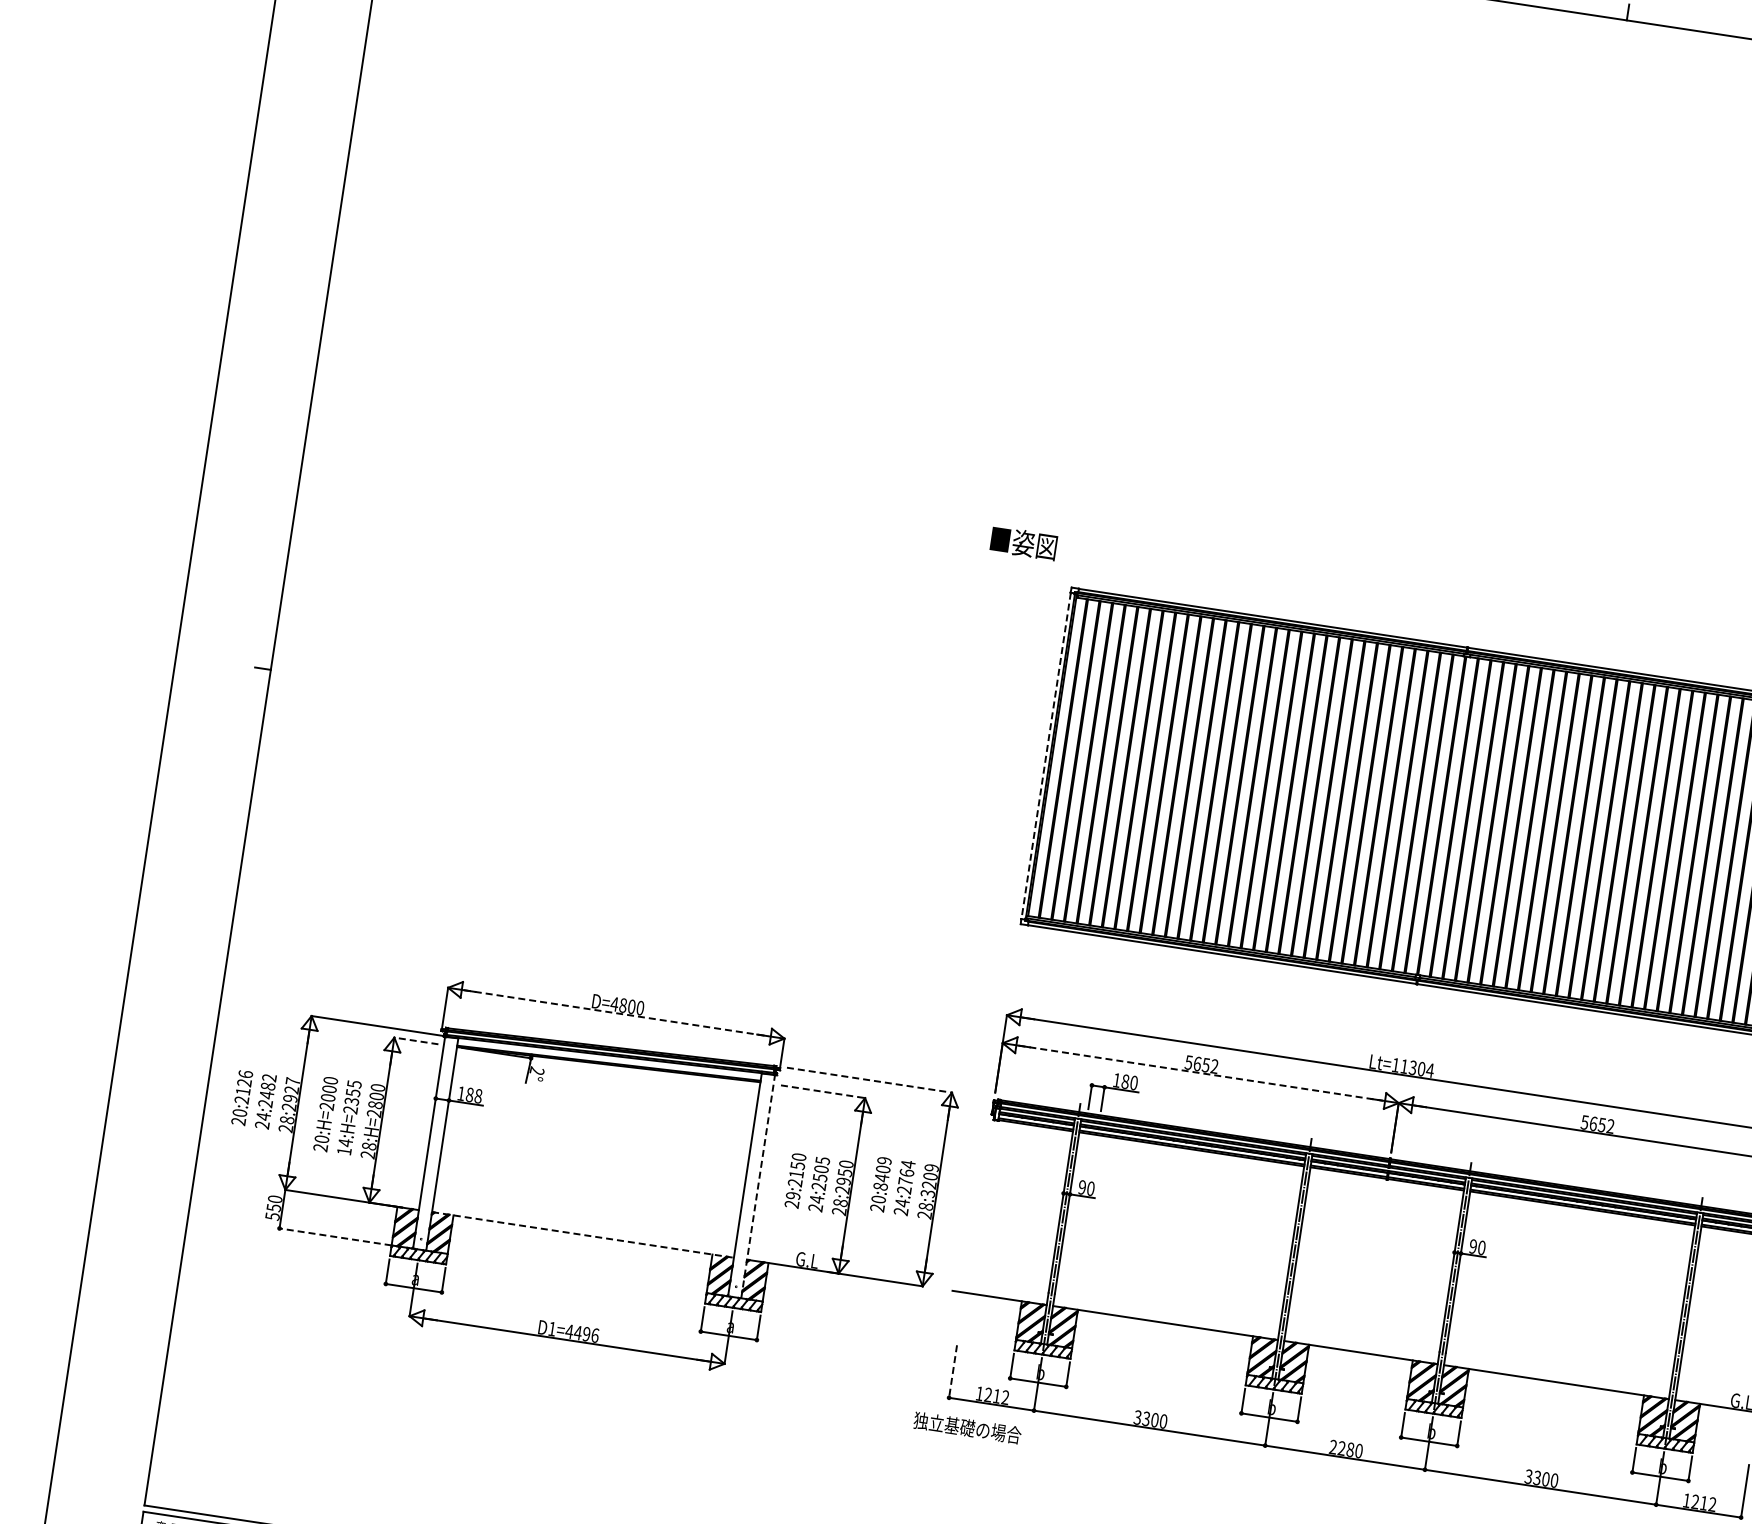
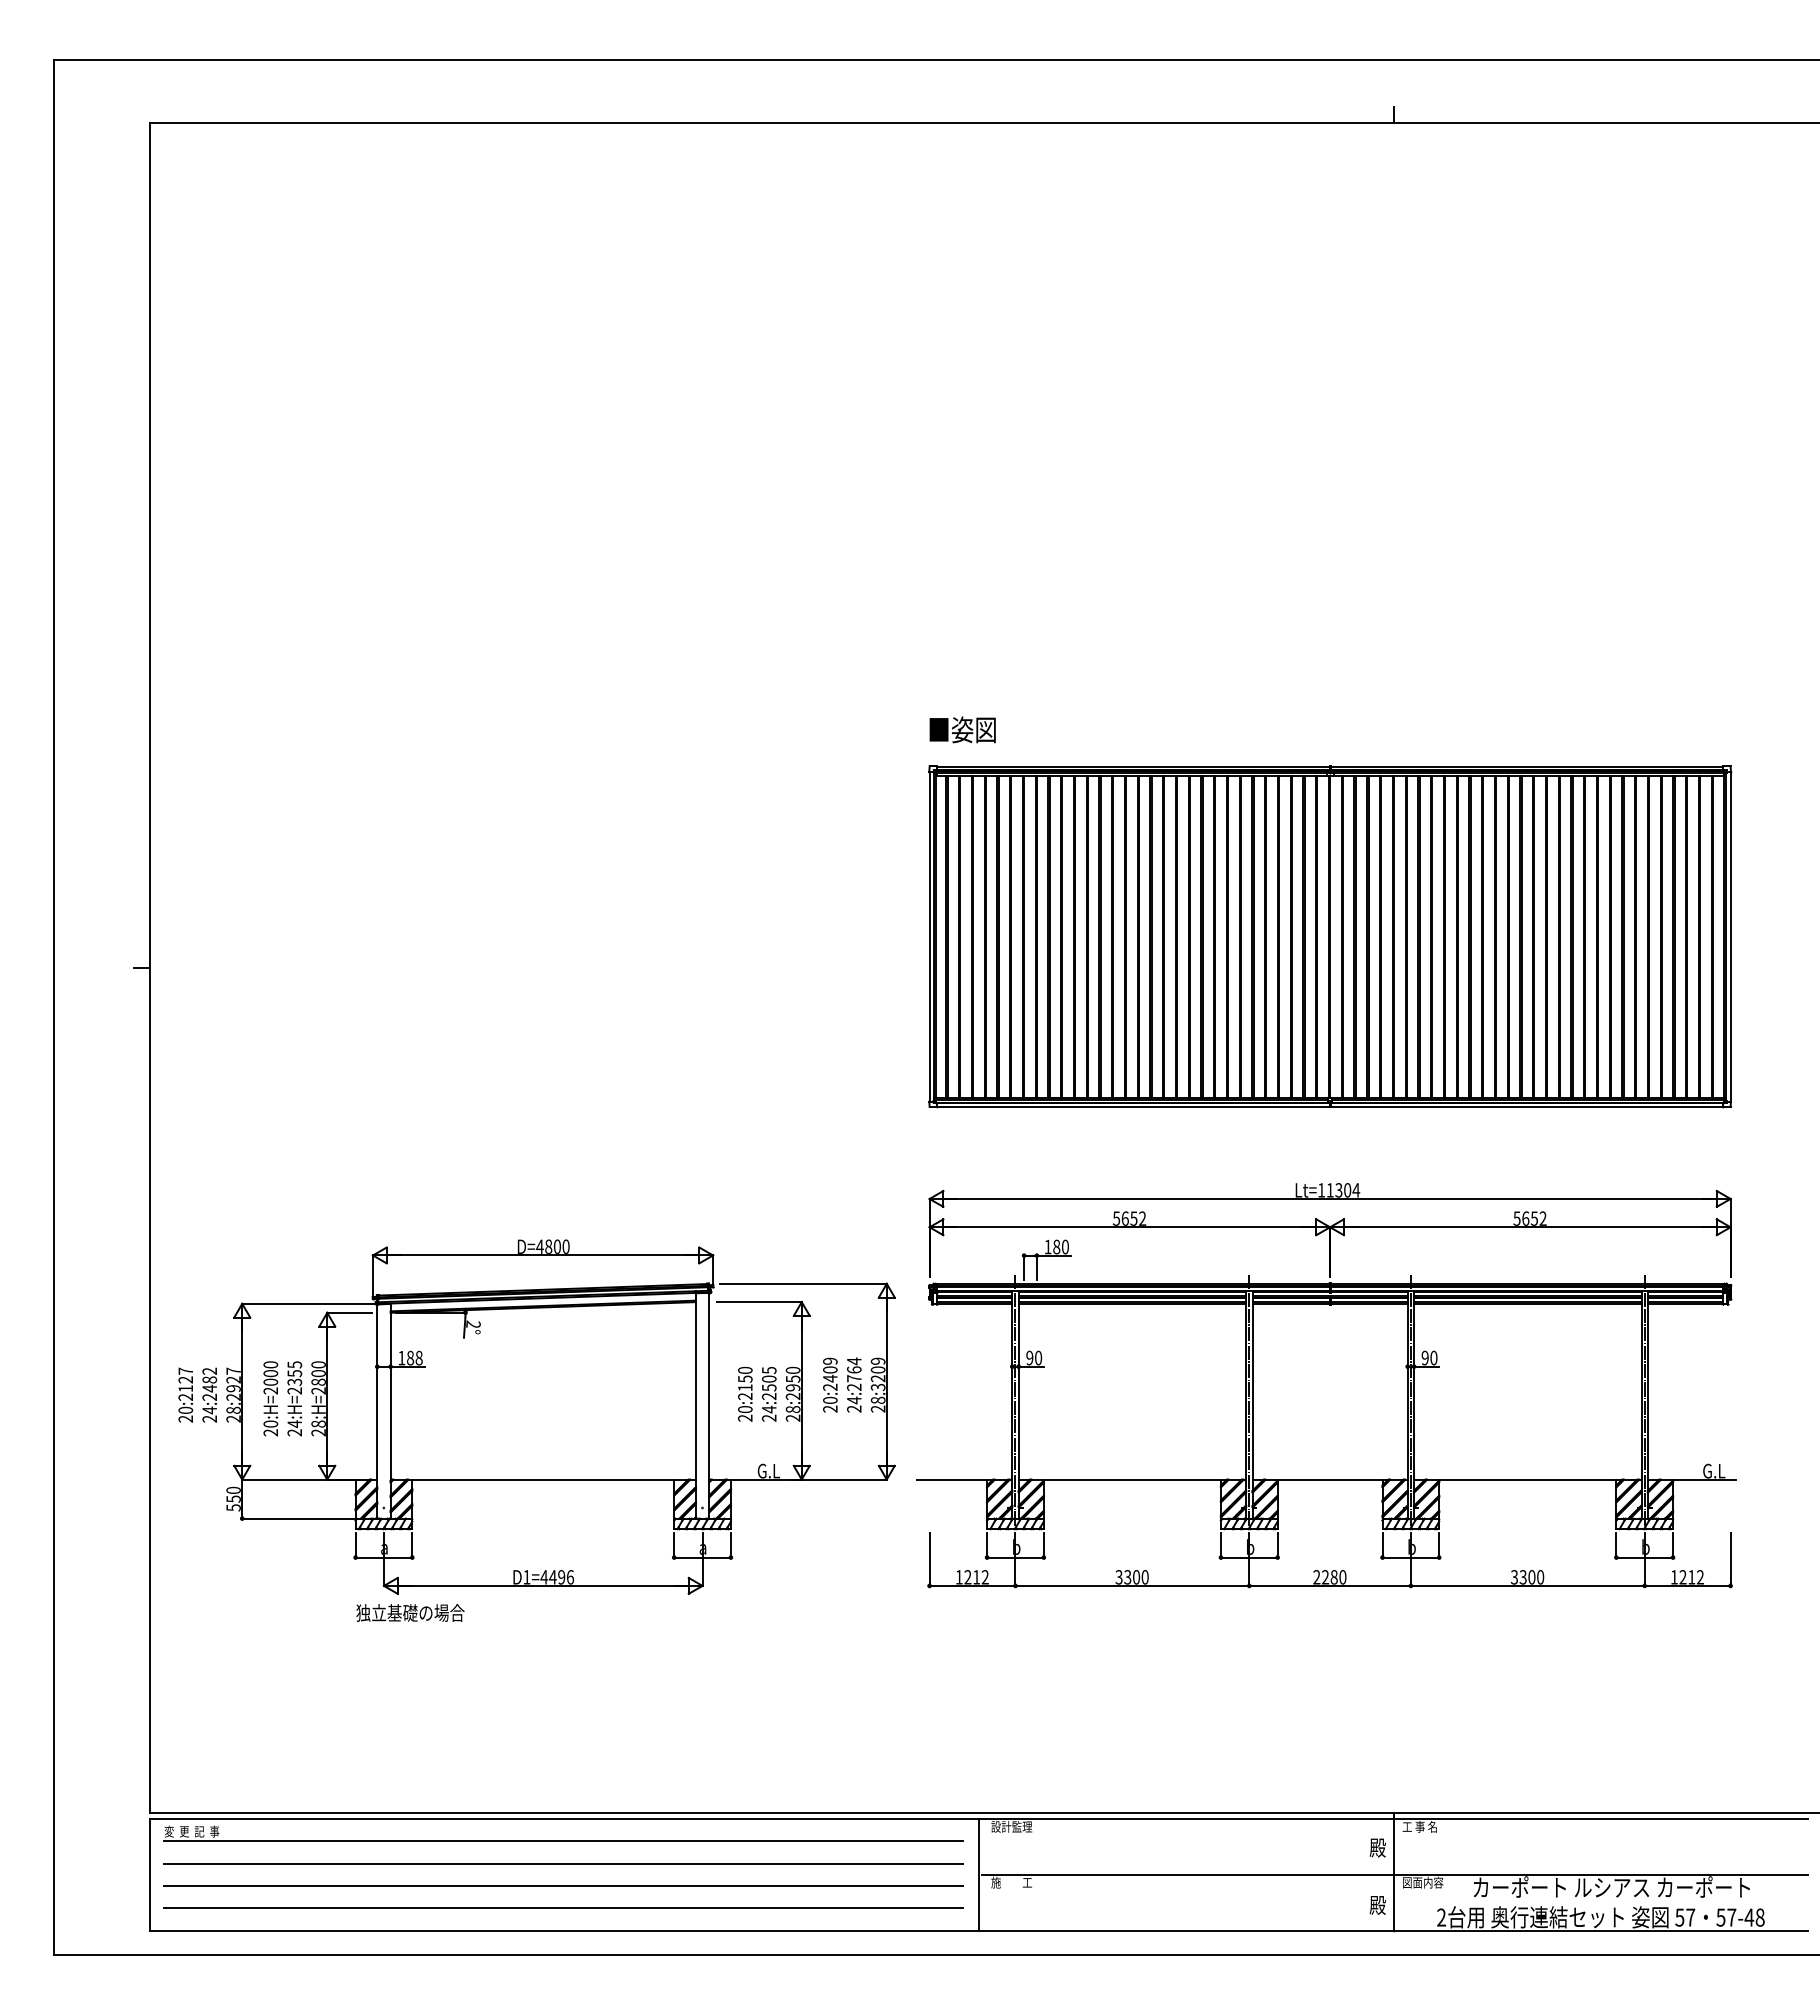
text: (1023, 542) -> (962, 729), moved
line: (1045, 756) -> (929, 937), dashed -> solid
line: (616, 1013) -> (543, 1255), dashed -> solid
line: (416, 1040) -> (349, 1312), dashed -> solid
text: (245, 1073) -> (185, 1370), 20:2126 -> 20:2127
line: (1201, 1073) -> (1130, 1227), dashed -> solid
line: (869, 1079) -> (803, 1283), dashed -> solid
line: (823, 1092) -> (759, 1302), dashed -> solid
text: (344, 1151) -> (294, 1432), 14:H=2355 -> 24:H=2355
line: (758, 1185) -> (709, 1404), dashed -> solid
text: (880, 1185) -> (830, 1386), 20:8409 -> 20:2409
text: (793, 1195) -> (745, 1409), 29:2150 -> 20:2150
line: (583, 1234) -> (543, 1479), dashed -> solid
line: (335, 1236) -> (298, 1518), dashed -> solid
line: (952, 1371) -> (929, 1559), dashed -> solid
text: (967, 1427) -> (410, 1612), moved

